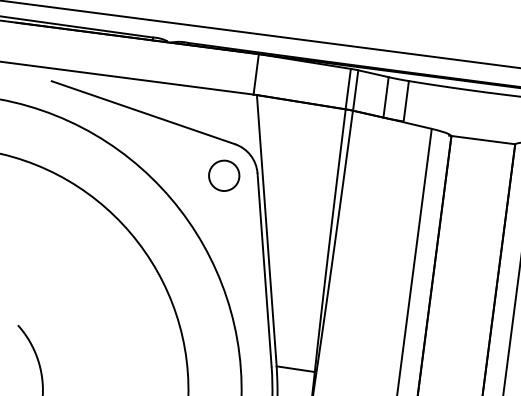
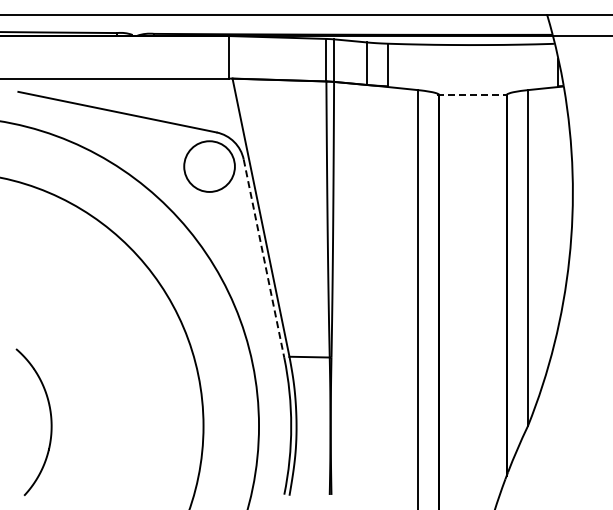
line: (481, 139) -> (471, 94), solid -> dashed
circle: (224, 175) -> (209, 166), size x1.6
line: (264, 270) -> (264, 259), solid -> dashed

